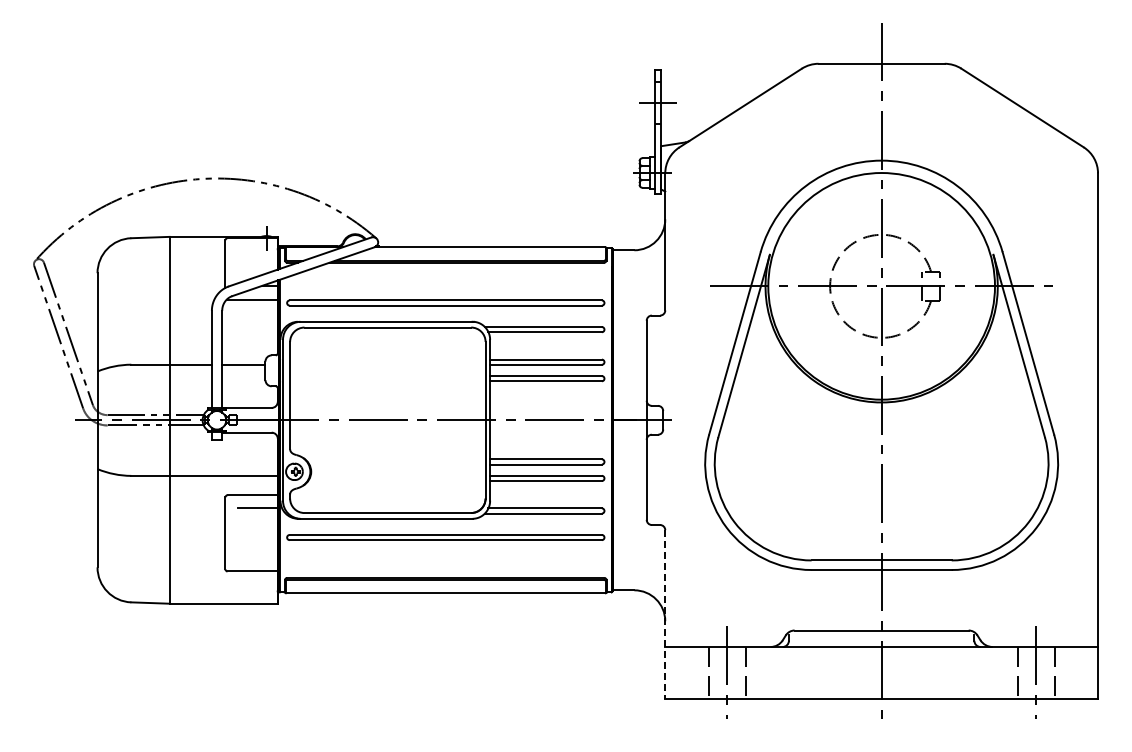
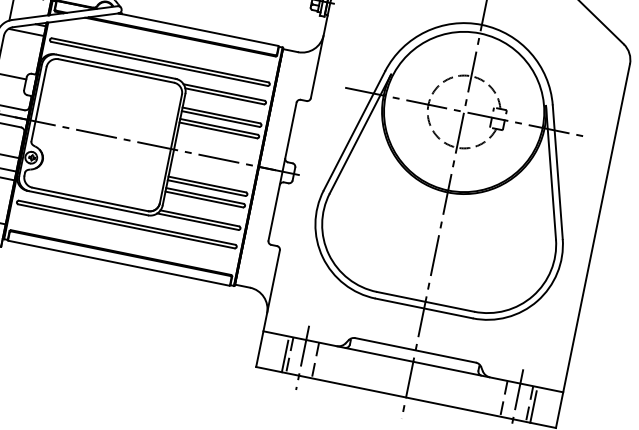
line: (665, 614) -> (268, 308), dashed -> solid
line: (702, 675) -> (285, 356), added
line: (1060, 675) -> (533, 406), added

